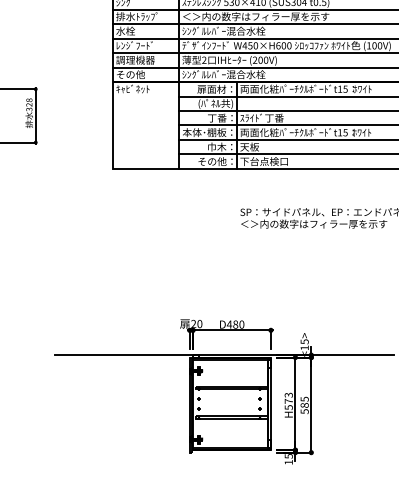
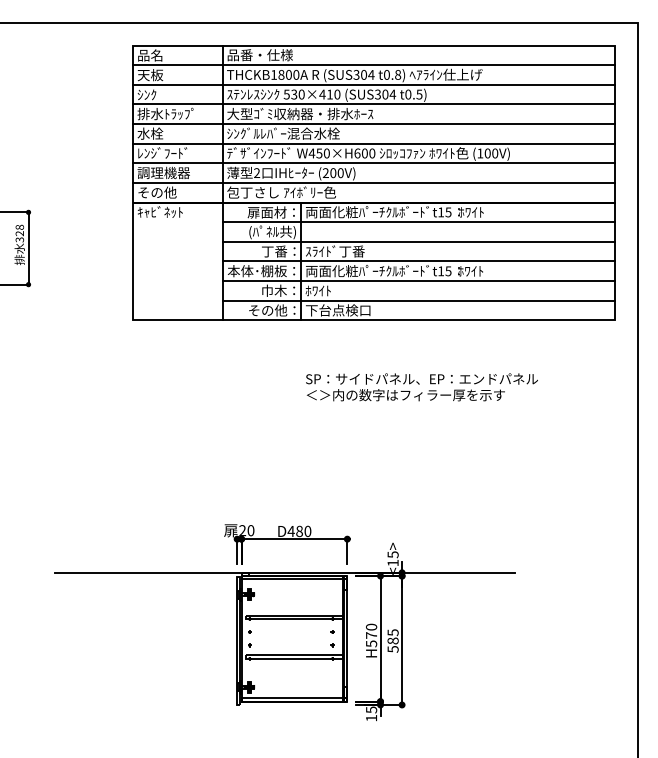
text: (255, 16) -> (326, 113), ＜＞内の数字はフィラー厚を示す -> 大型ｺﾞﾐ収納器・排水ﾎｰｽ
text: (223, 74) -> (283, 192), ｼﾝｸﾞﾙﾚﾊﾞｰ混合水栓 -> 包丁さし ｱｲﾎﾞﾘｰ色
text: (249, 146) -> (318, 290), 天板 -> ﾎﾜｲﾄ
text: (288, 394) -> (371, 626), H573 -> H570

